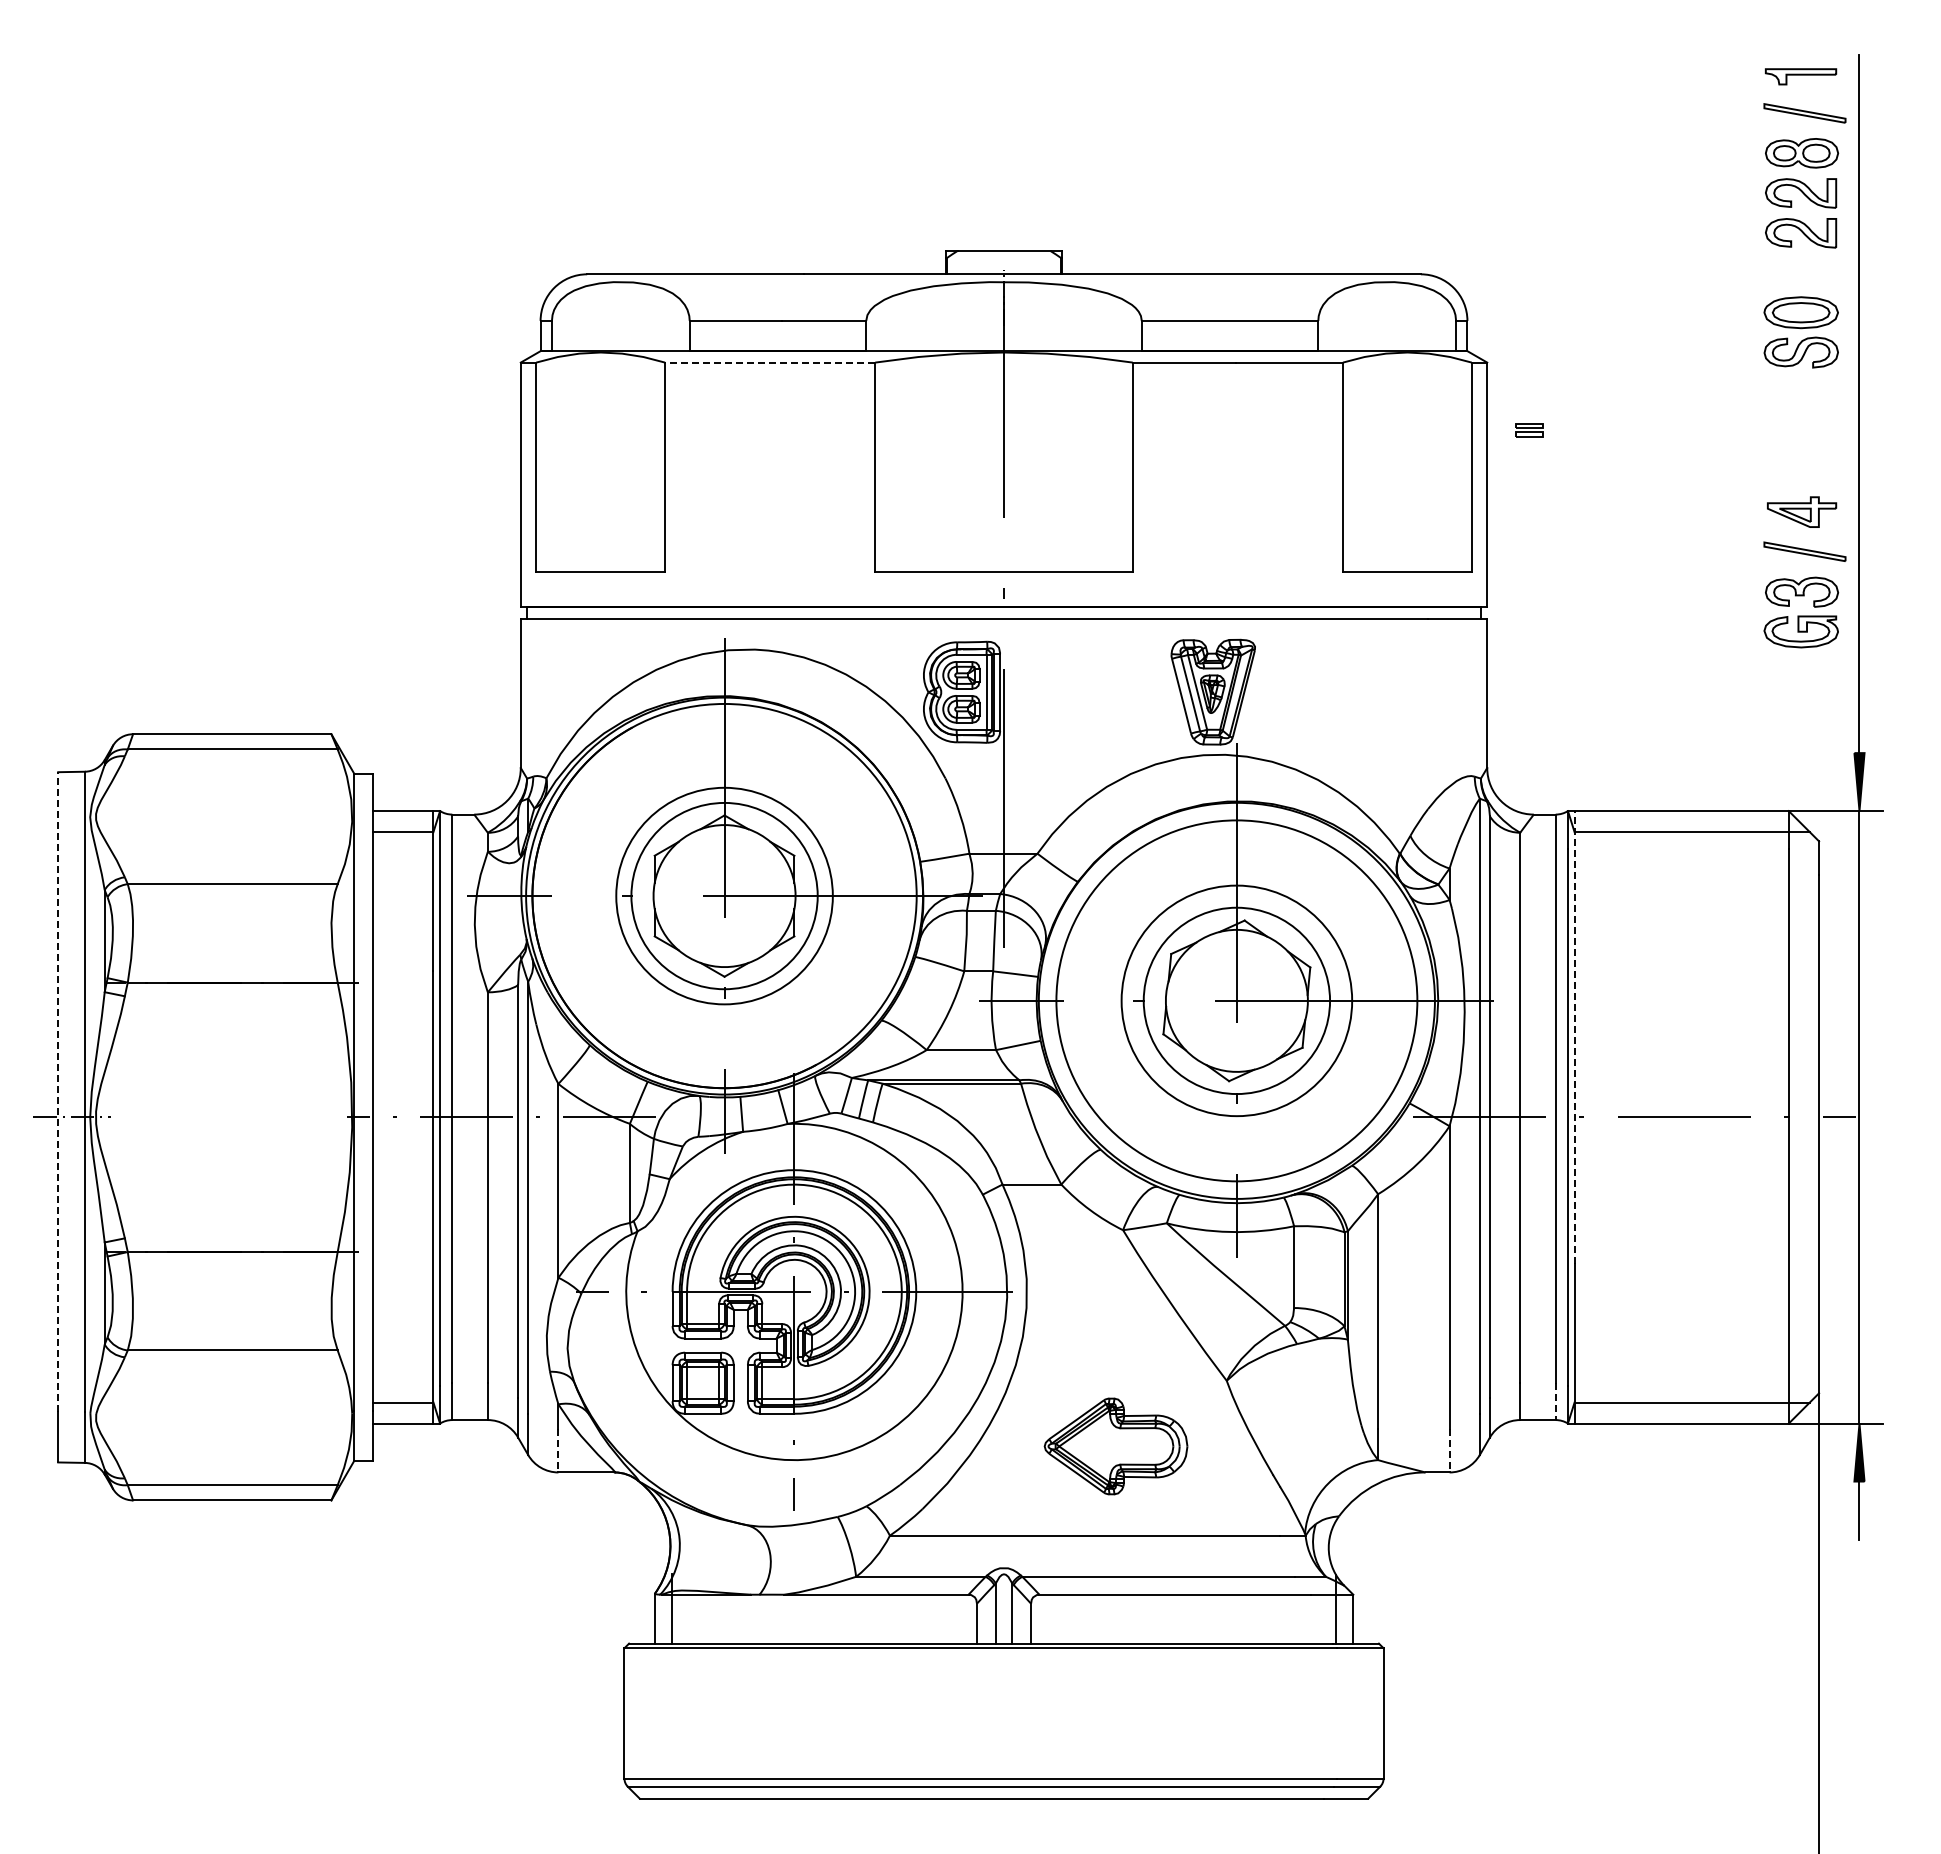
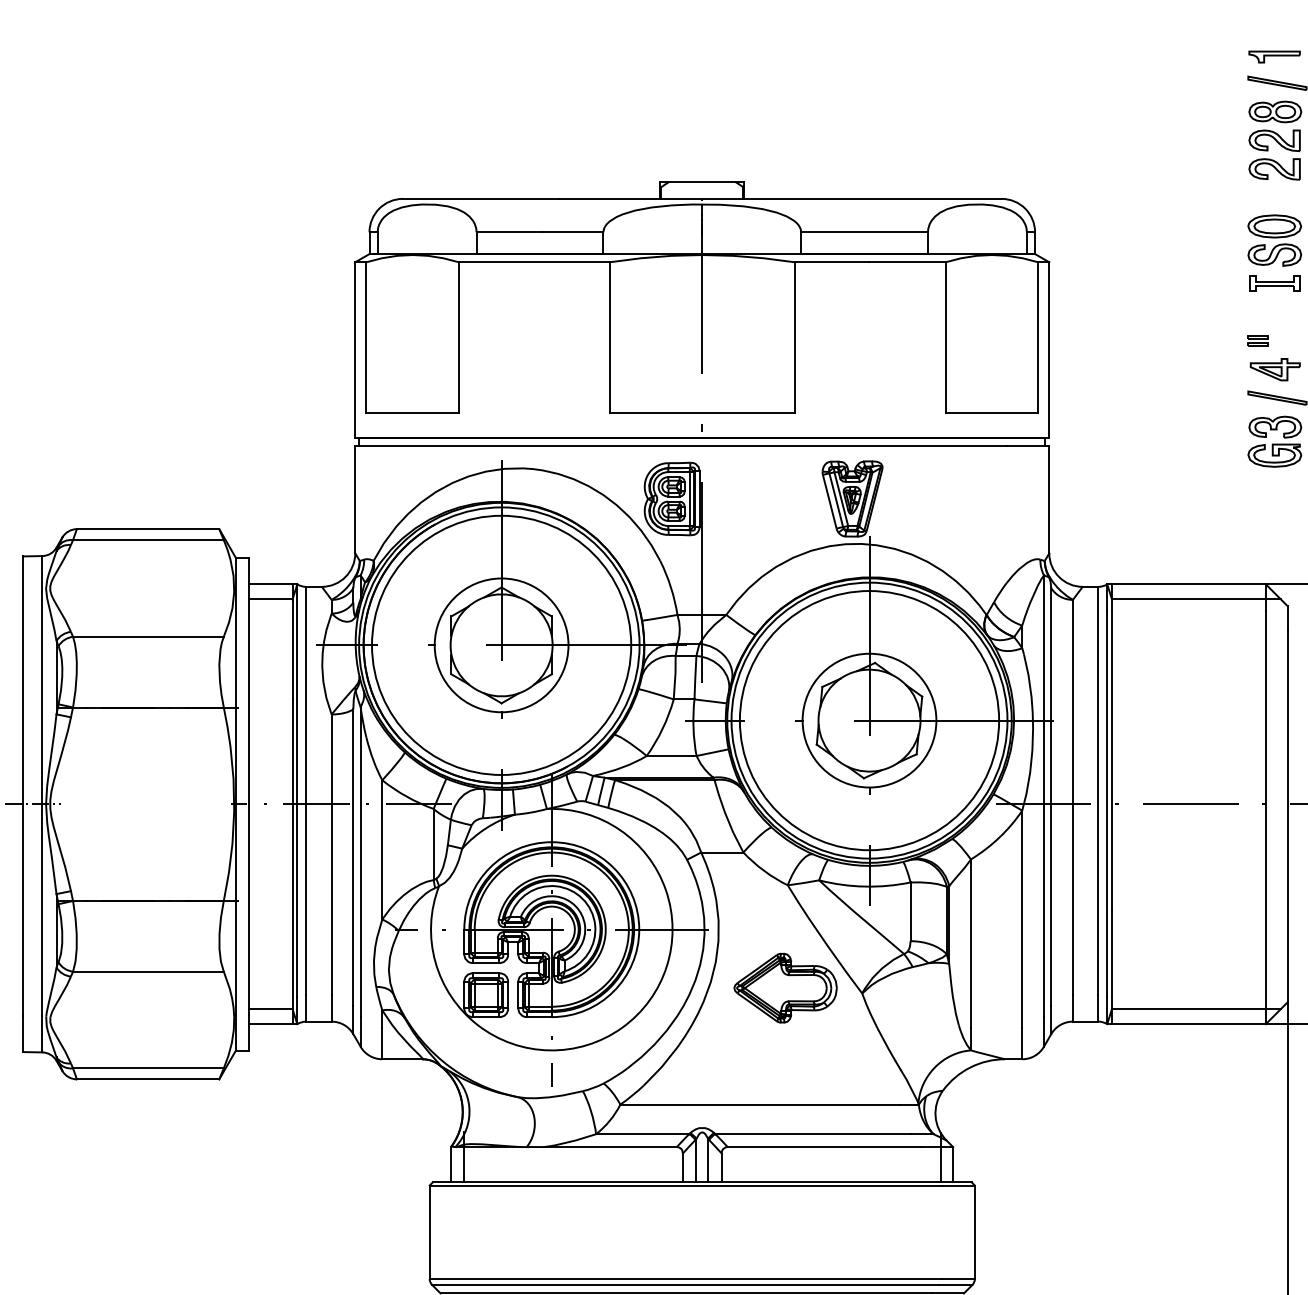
line: (769, 362) -> (533, 262), dashed -> solid
part: (1800, 392) -> (1274, 283), added
part: (1529, 430) -> (1257, 341), moved
circle: (724, 895) -> (501, 644), size x1.67
circle: (1236, 1000) -> (869, 720), size x1.67
line: (1574, 1037) -> (1111, 746), dashed -> solid
line: (58, 1092) -> (23, 786), dashed -> solid
line: (1555, 1401) -> (1098, 1008), dashed -> solid
part: (1115, 1446) -> (785, 988), moved
line: (558, 1450) -> (382, 1043), dashed -> solid
line: (1449, 1450) -> (1022, 1043), dashed -> solid

